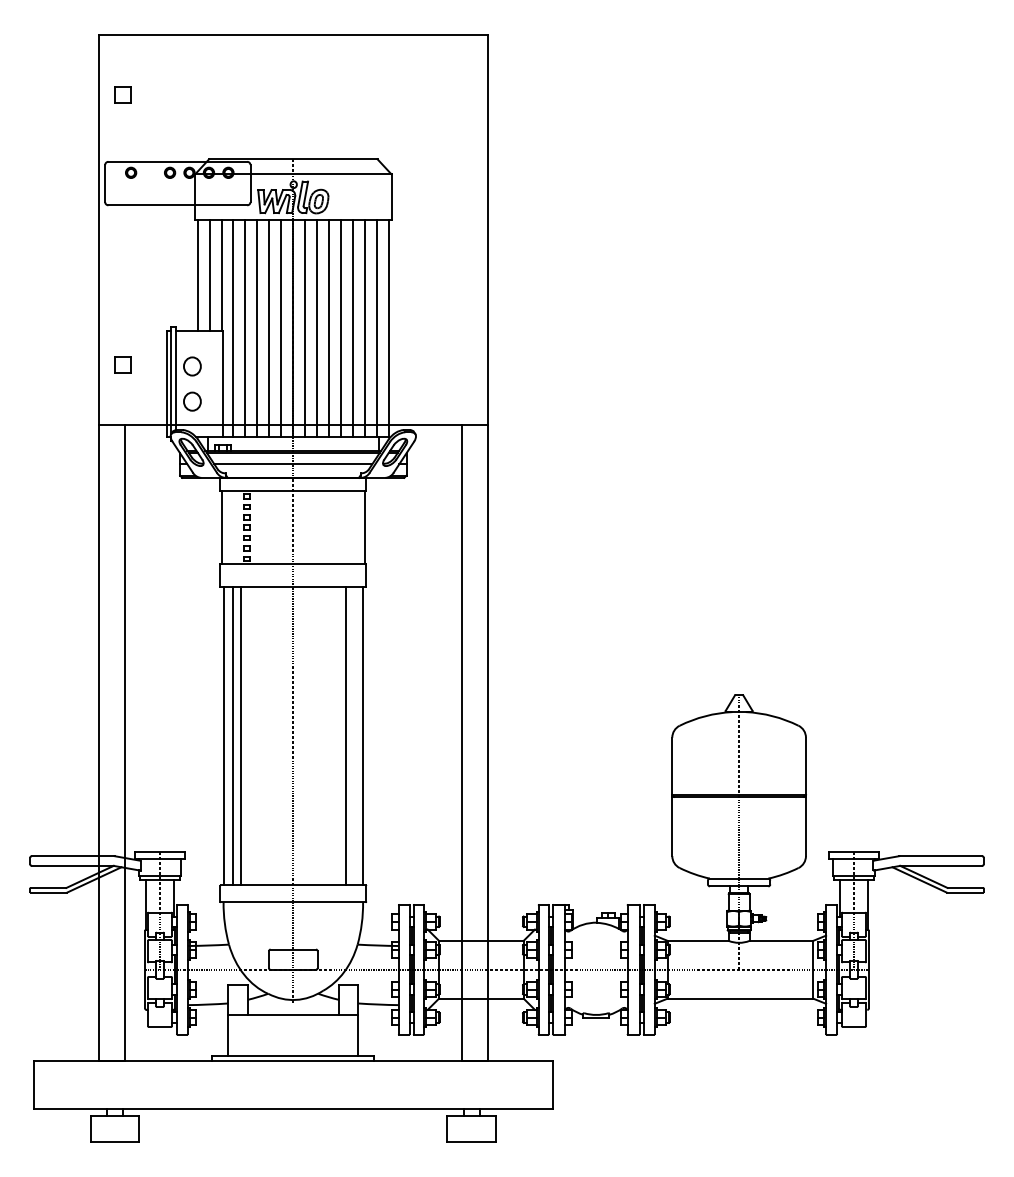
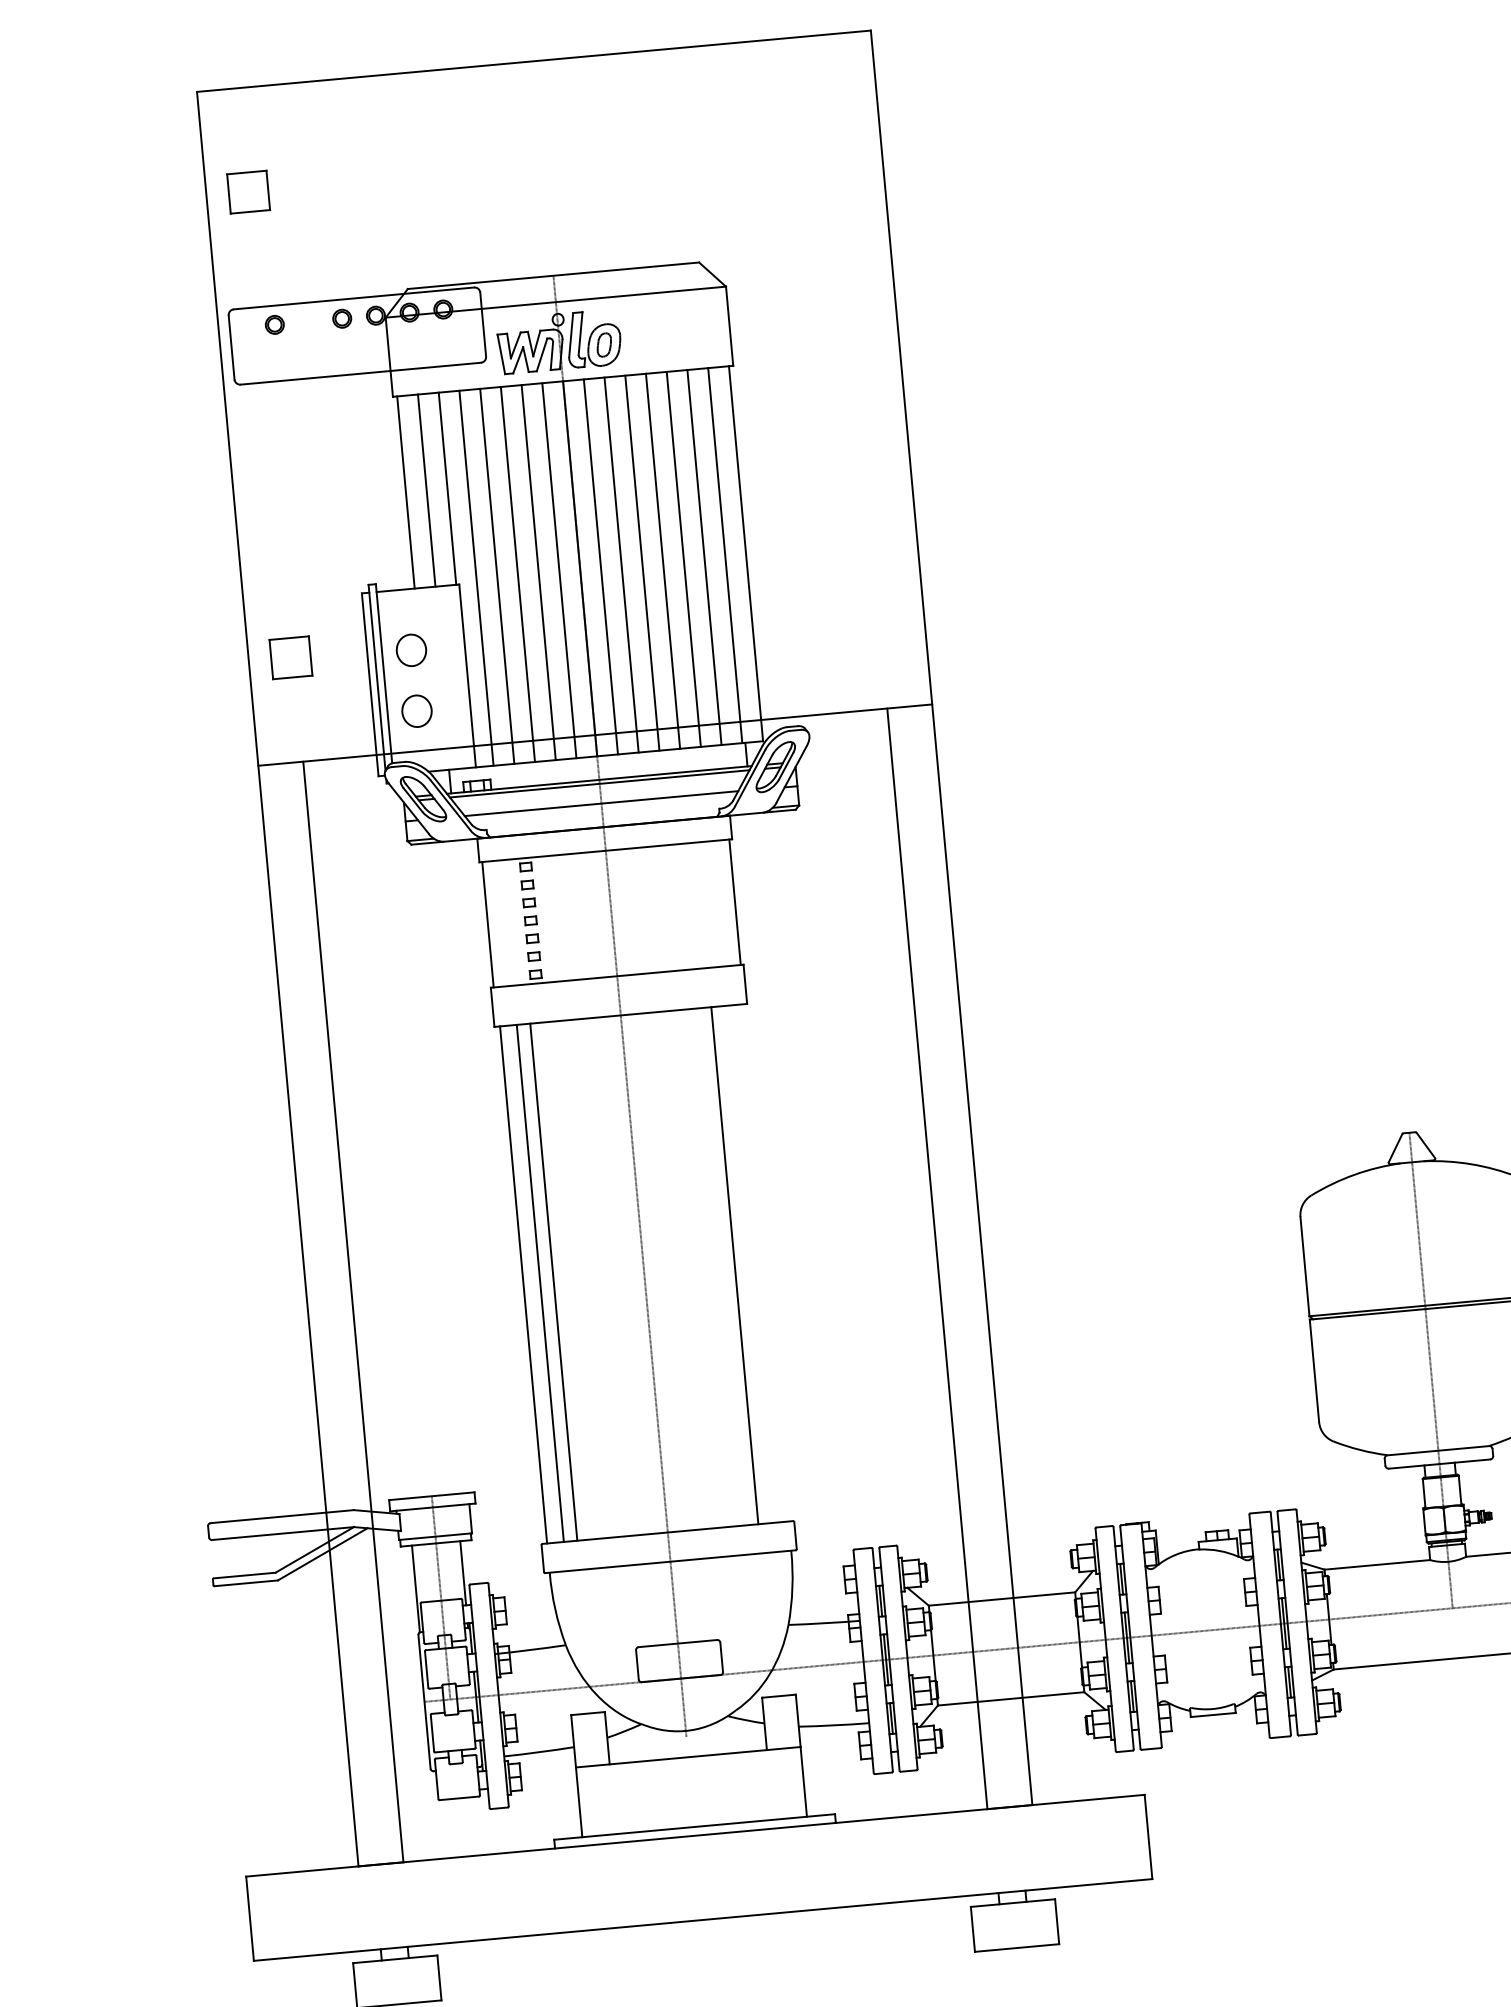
part: (122, 94) -> (247, 190), size x1.4
part: (122, 364) -> (290, 657), size x1.4
line: (363, 735) -> (765, 1262), removed

